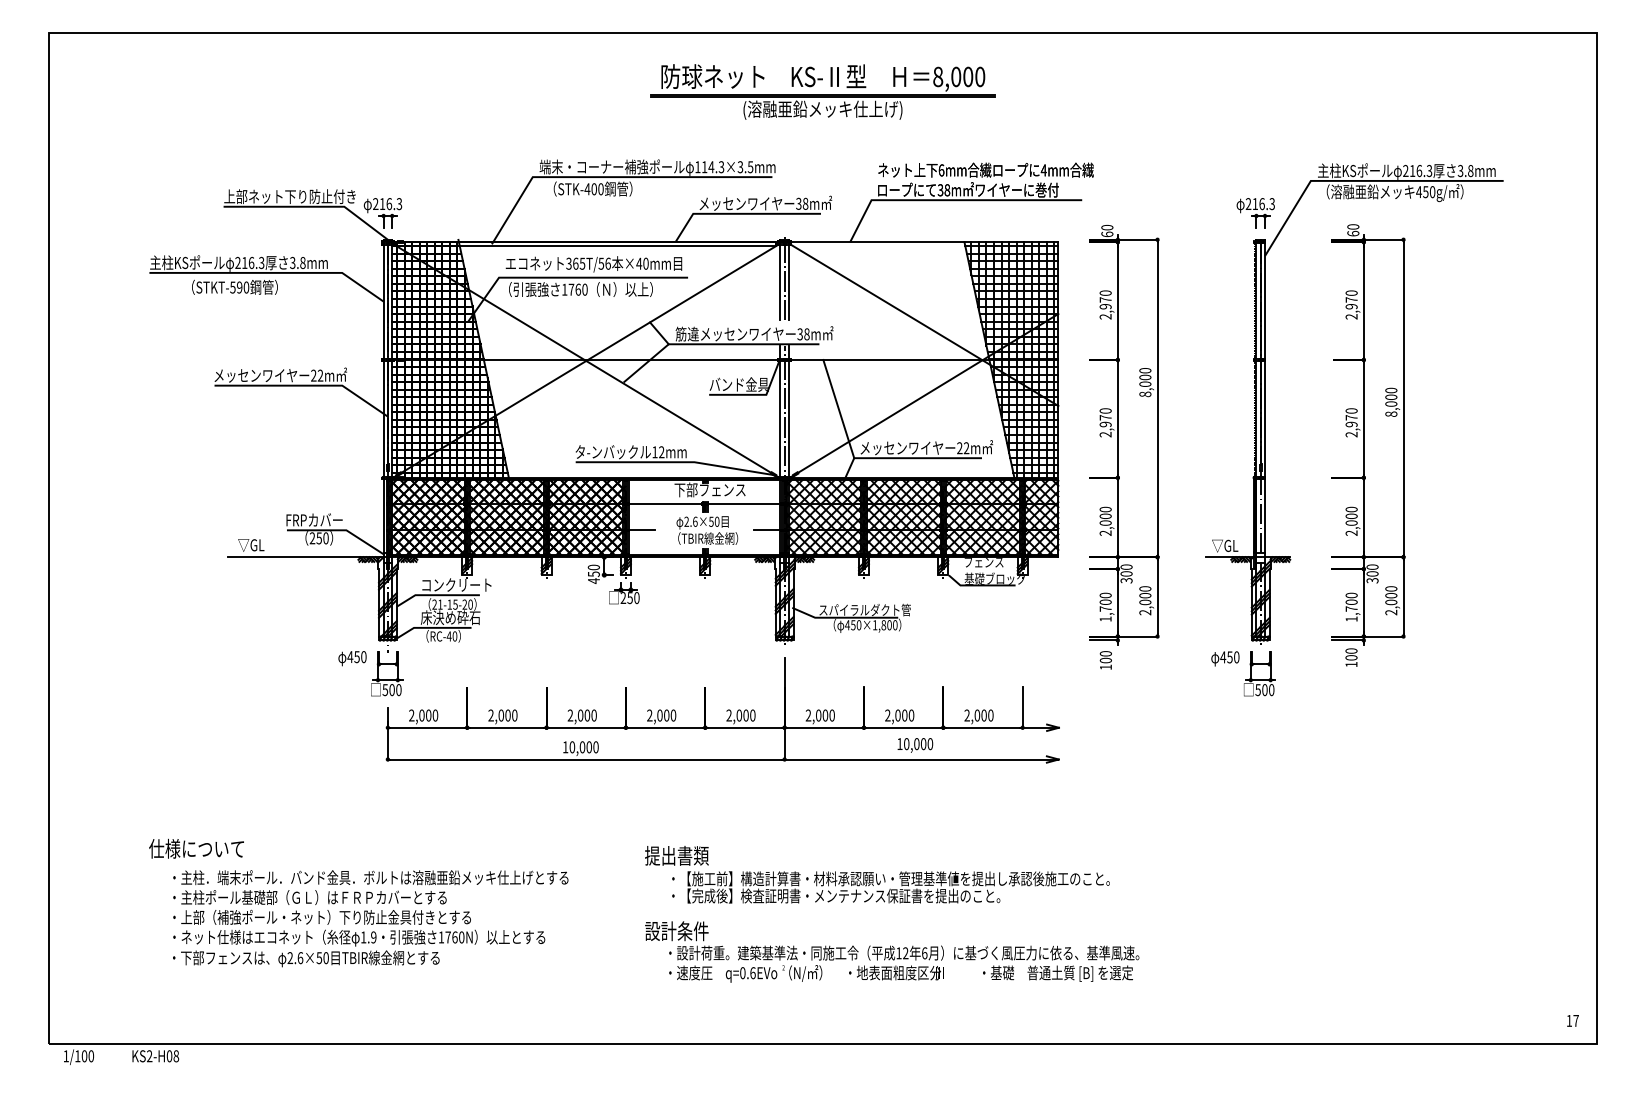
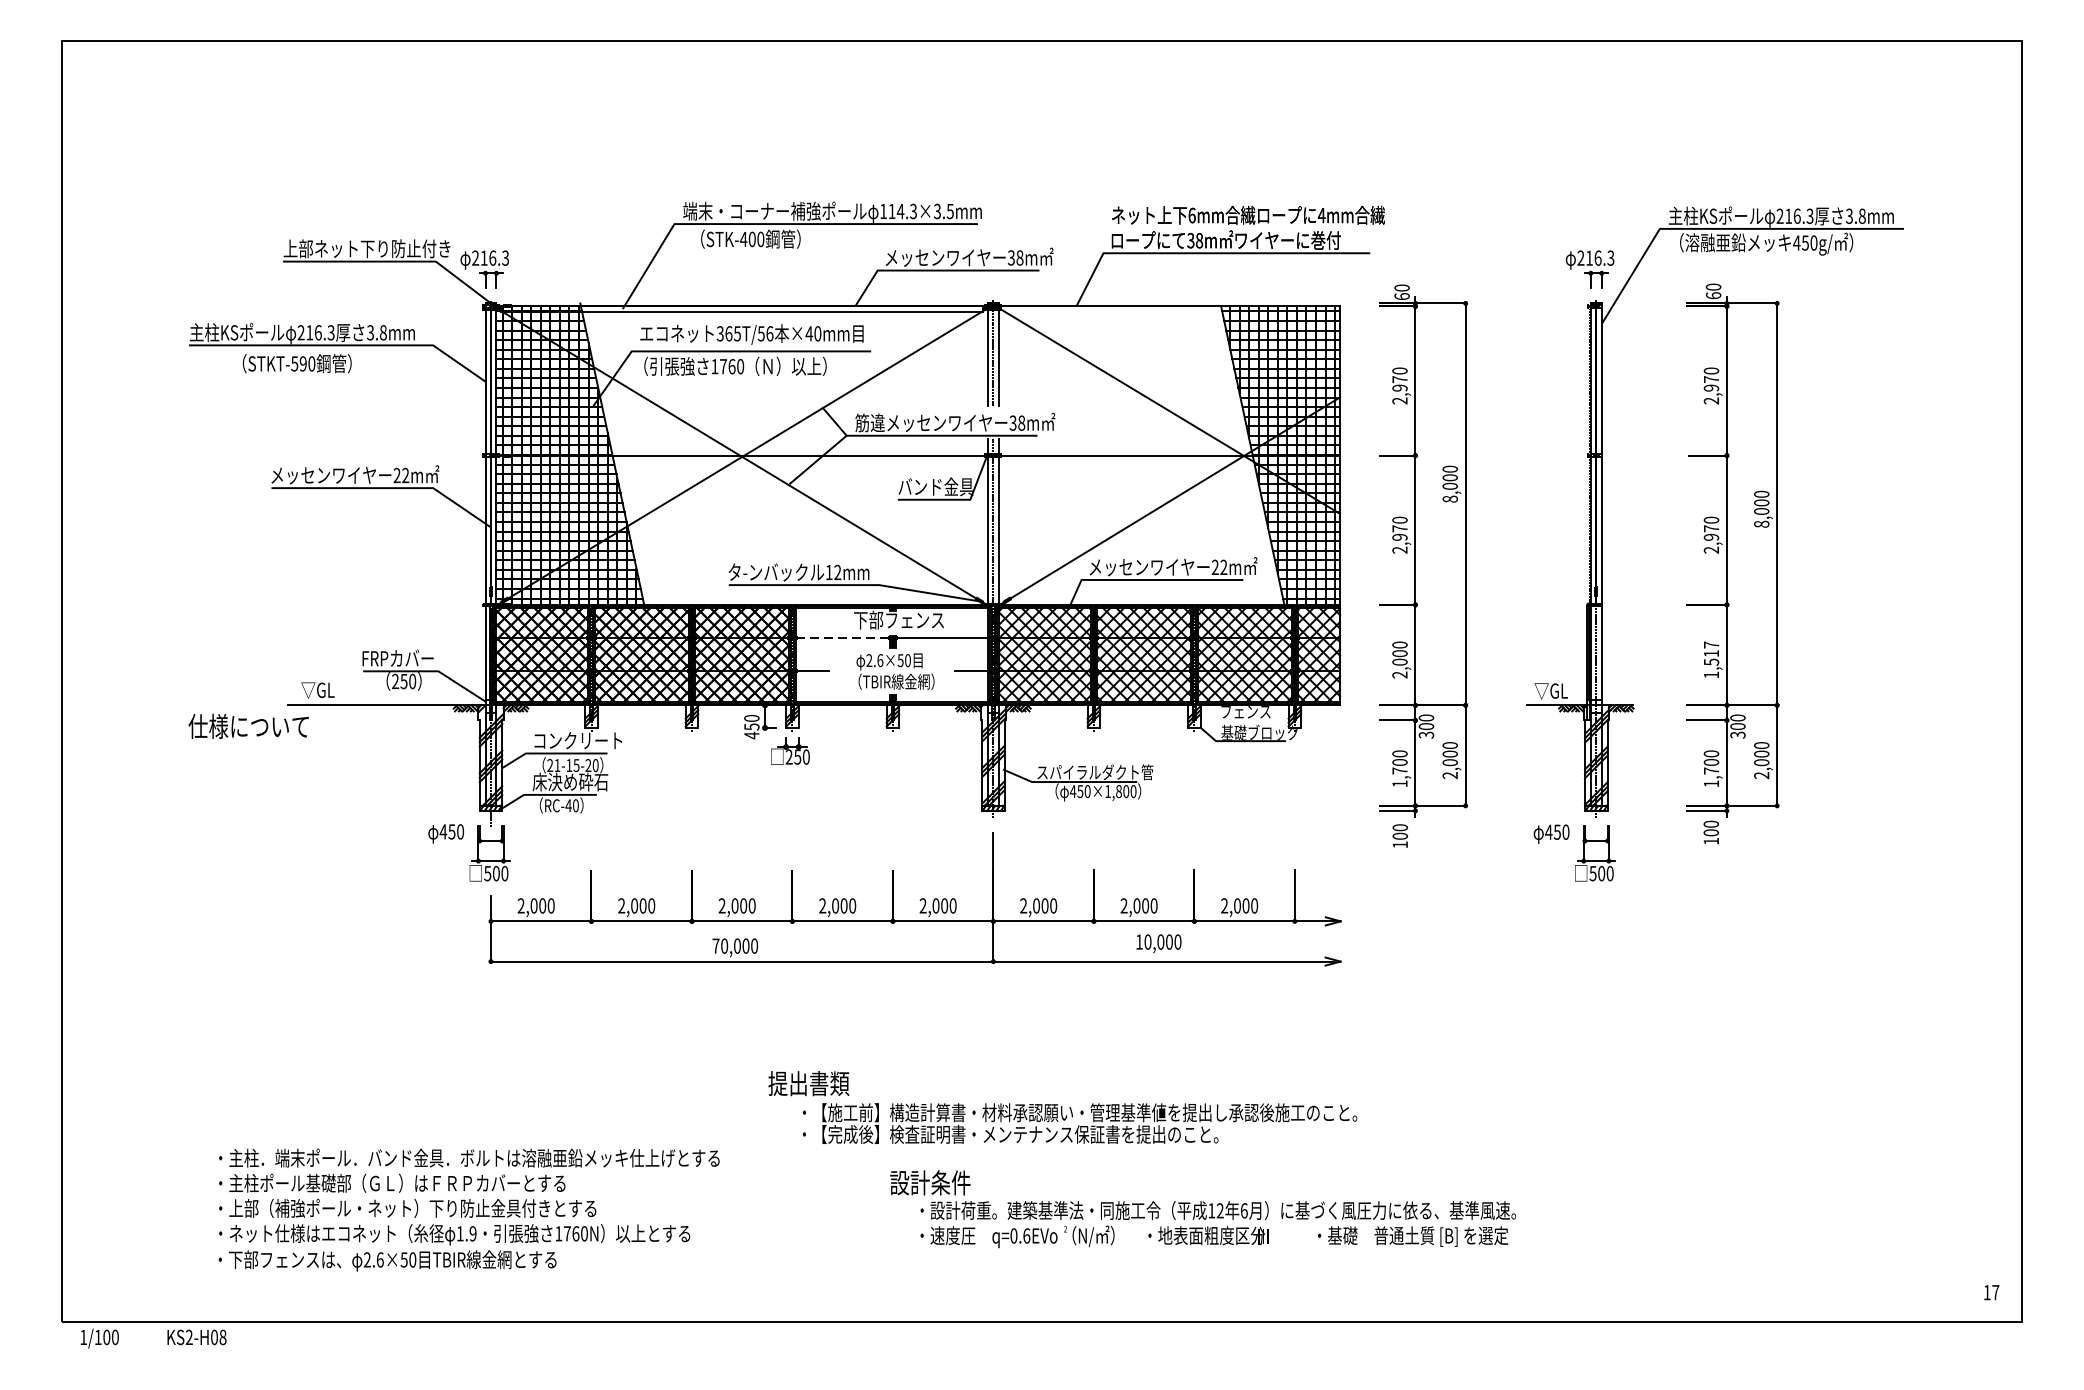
part: (822, 91) -> (1041, 115), removed
line: (838, 409) -> (1061, 518), removed
line: (666, 504) -> (843, 638), solid -> dashed
text: (1351, 520) -> (1711, 658), 2,000 -> 1,517
text: (565, 747) -> (715, 946), 10,000 -> 70,000
text: (196, 848) -> (248, 726), moved
text: (877, 874) -> (1062, 1107), moved
text: (370, 918) -> (468, 1209), moved
text: (892, 951) -> (1203, 1208), moved

